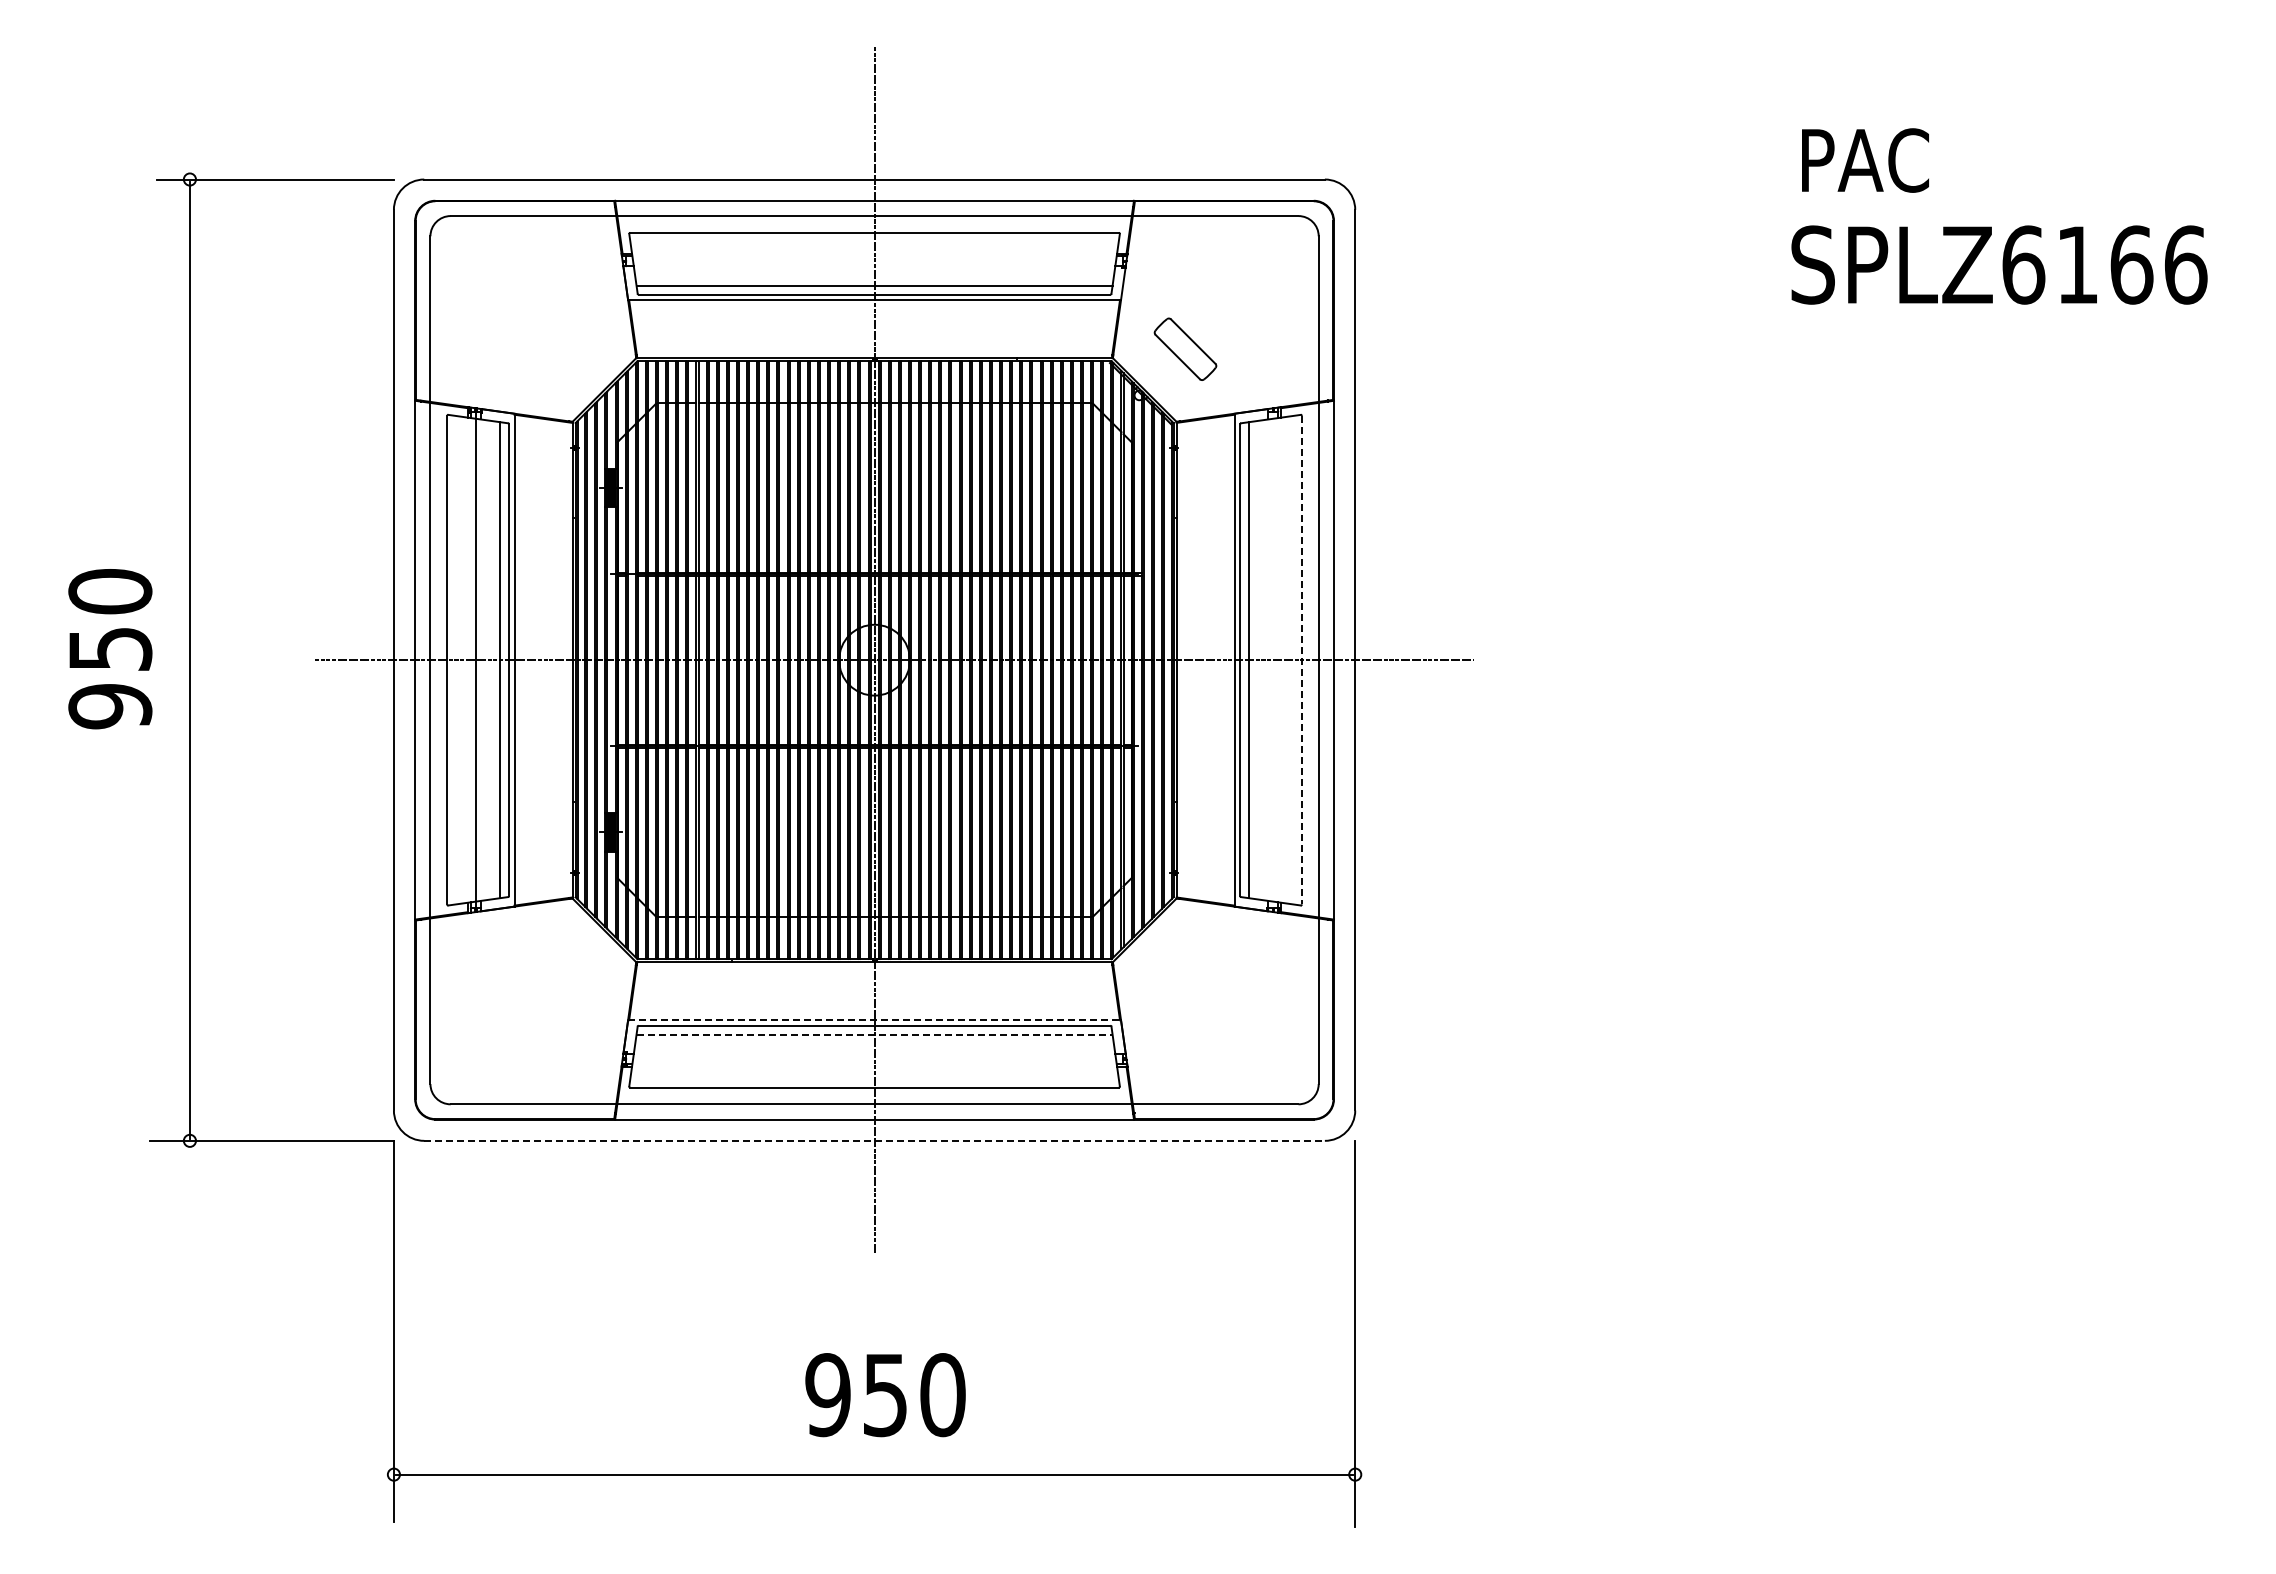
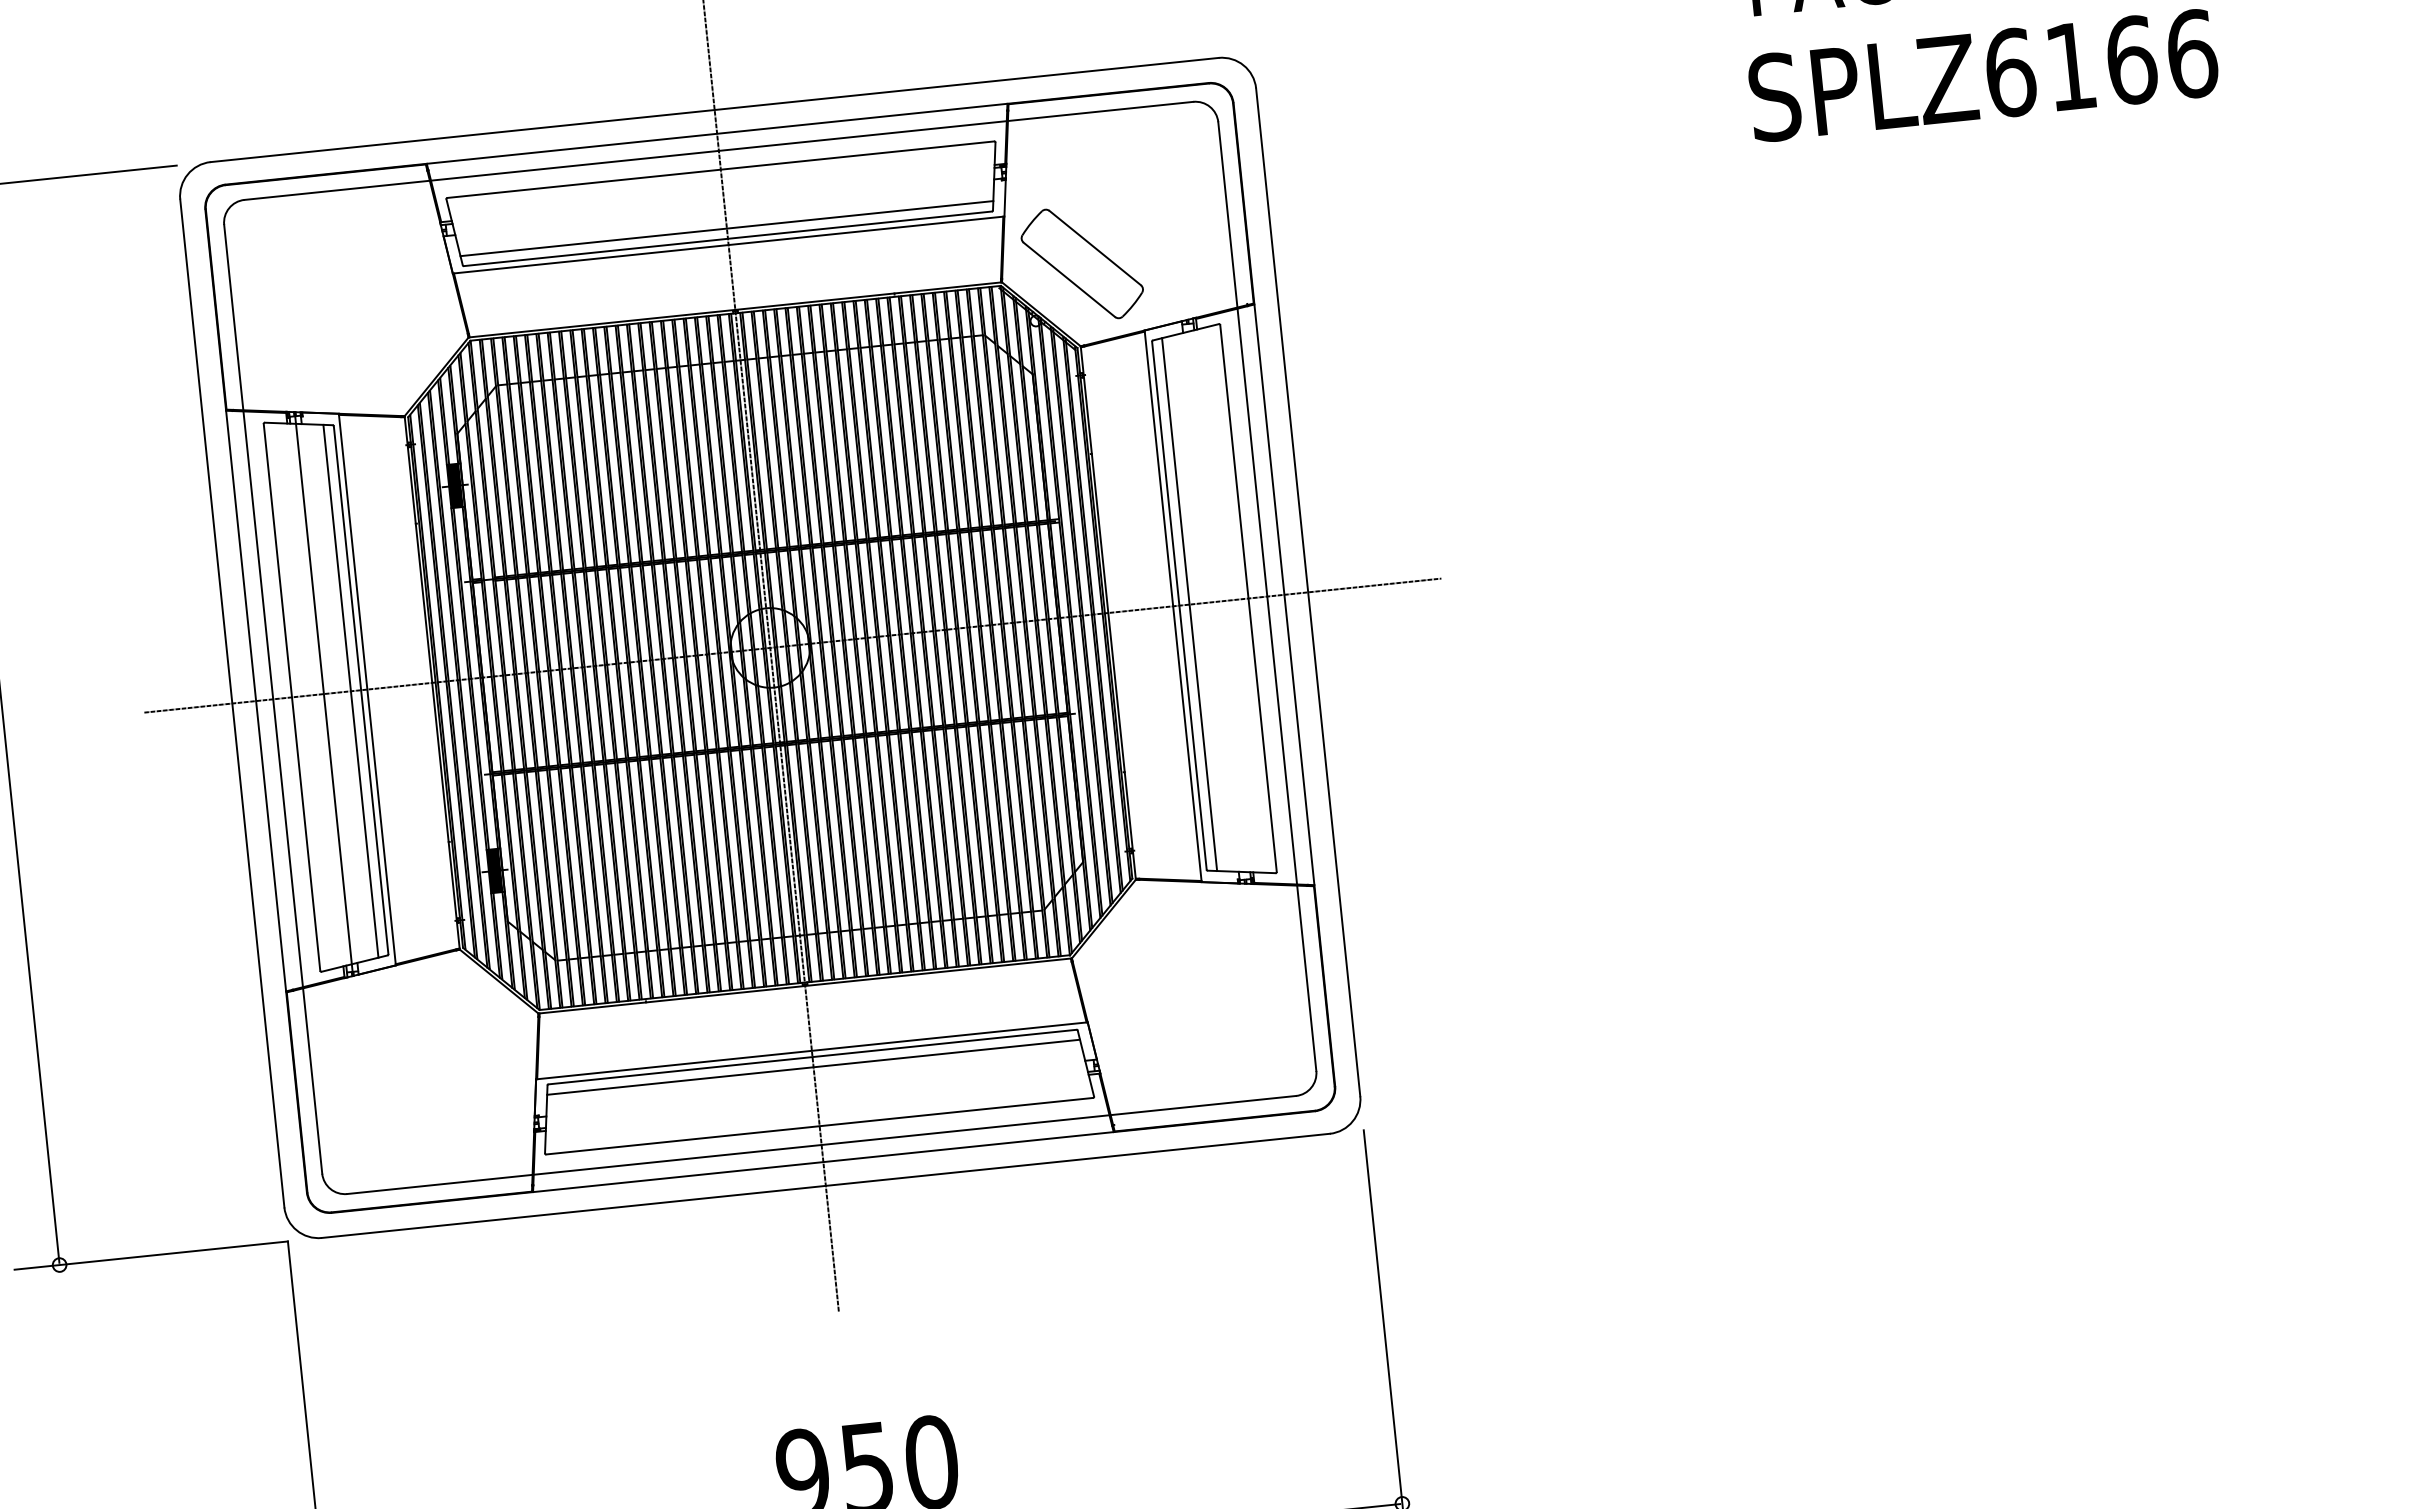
part: (1185, 349) -> (1082, 264), size x1.67
line: (1301, 660) -> (1248, 598), dashed -> solid
line: (875, 1020) -> (812, 1051), dashed -> solid
line: (875, 1034) -> (814, 1066), dashed -> solid
line: (875, 1140) -> (826, 1185), dashed -> solid

